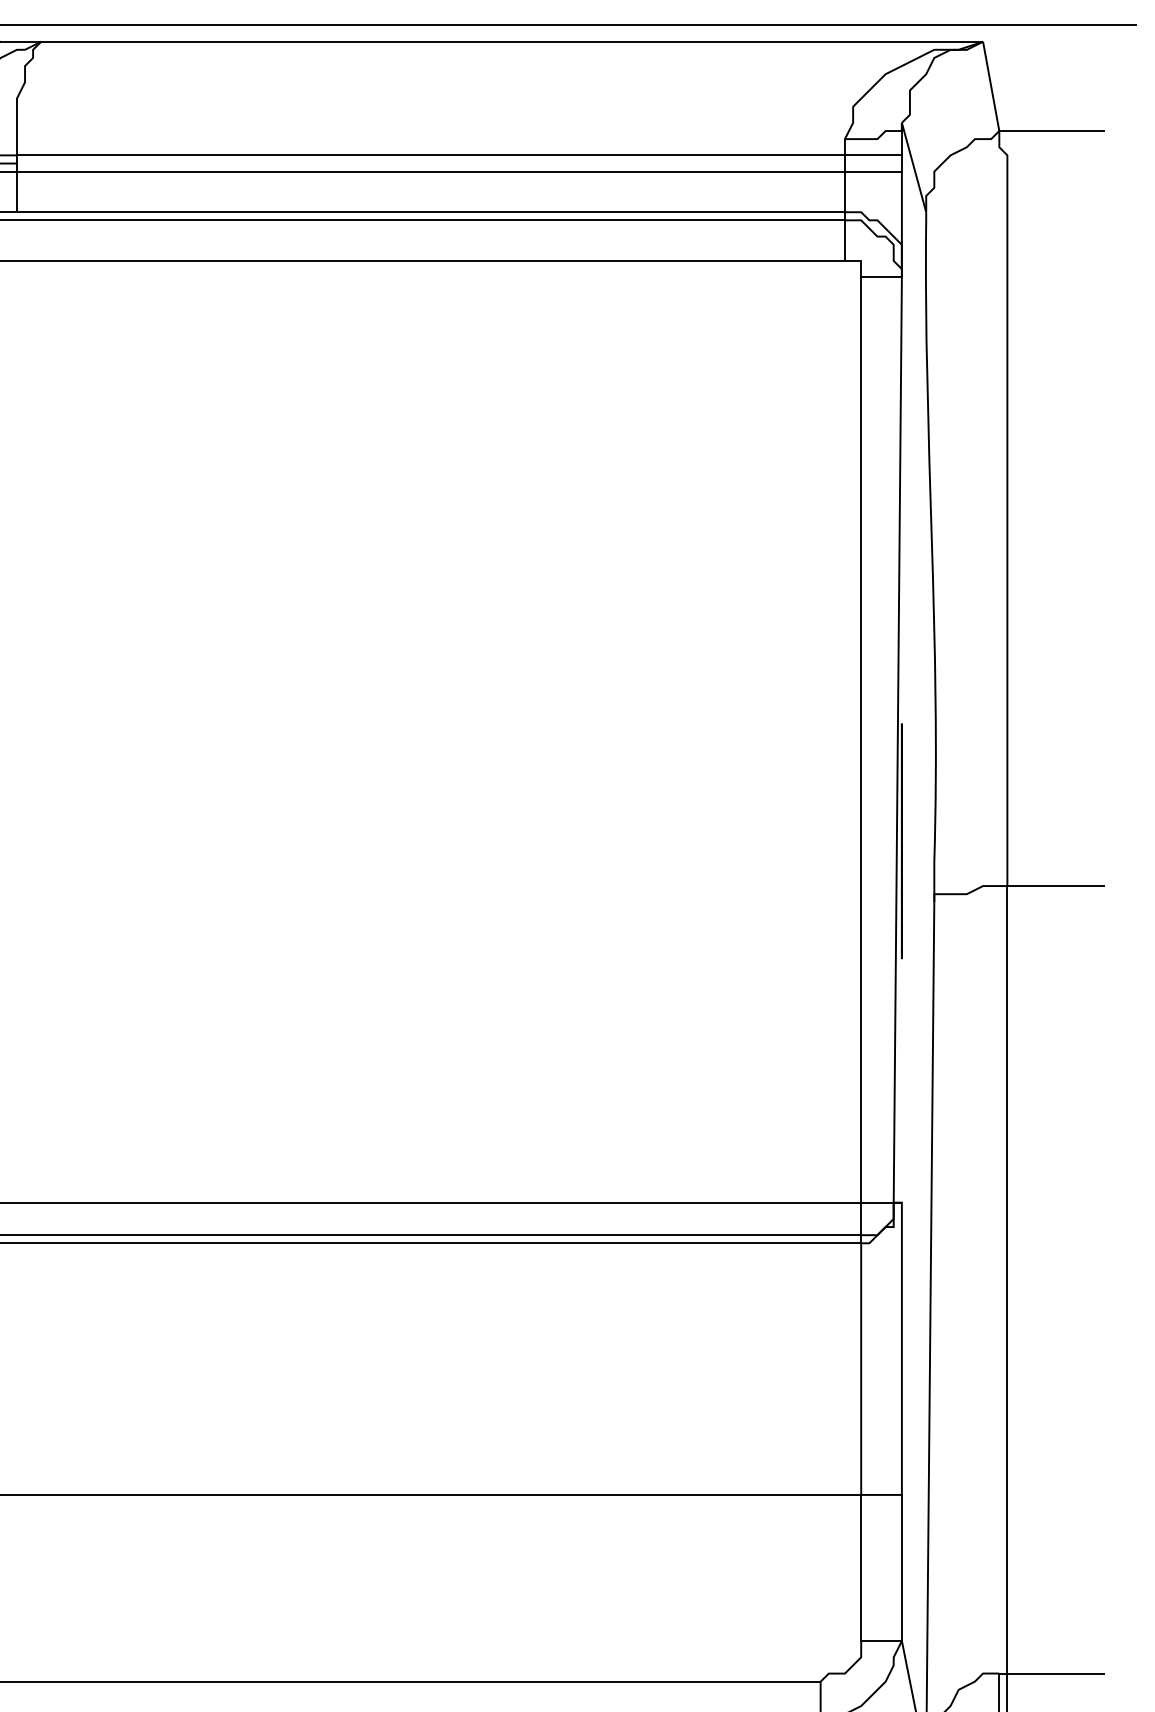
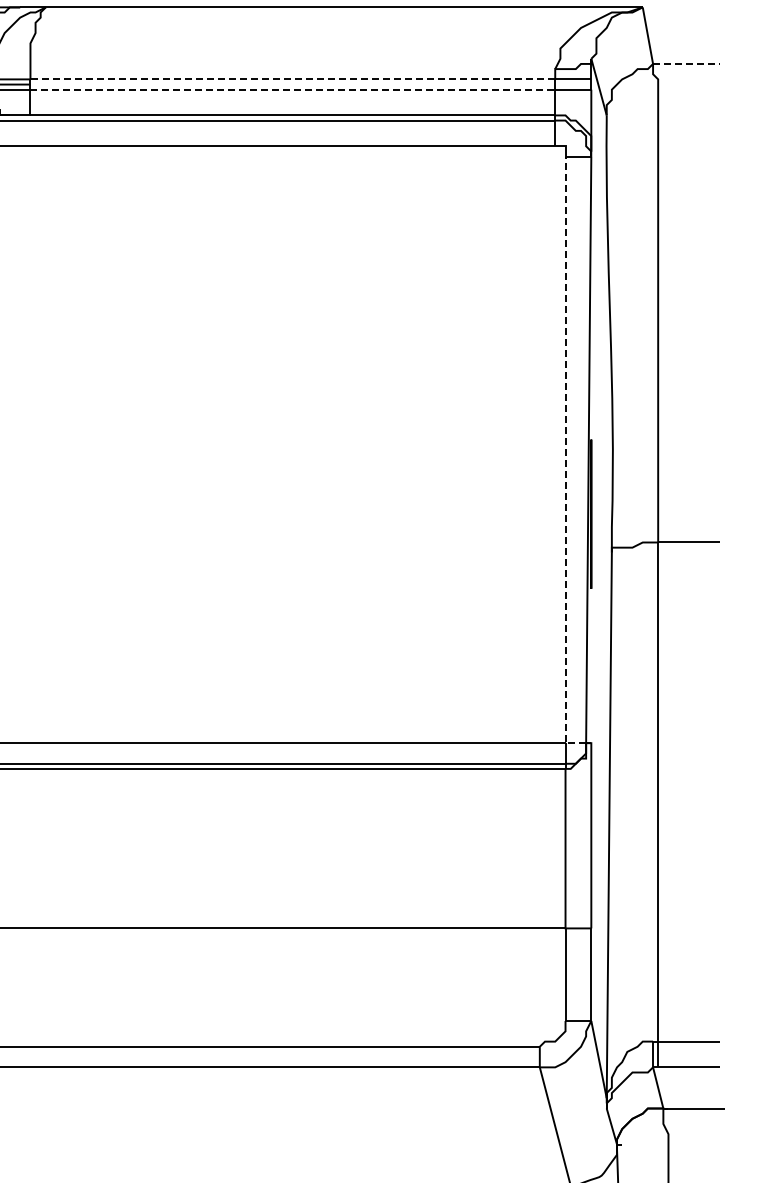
line: (1053, 130) -> (687, 63), solid -> dashed
line: (430, 155) -> (292, 79), solid -> dashed
line: (431, 171) -> (293, 89), solid -> dashed
line: (861, 756) -> (565, 460), solid -> dashed

